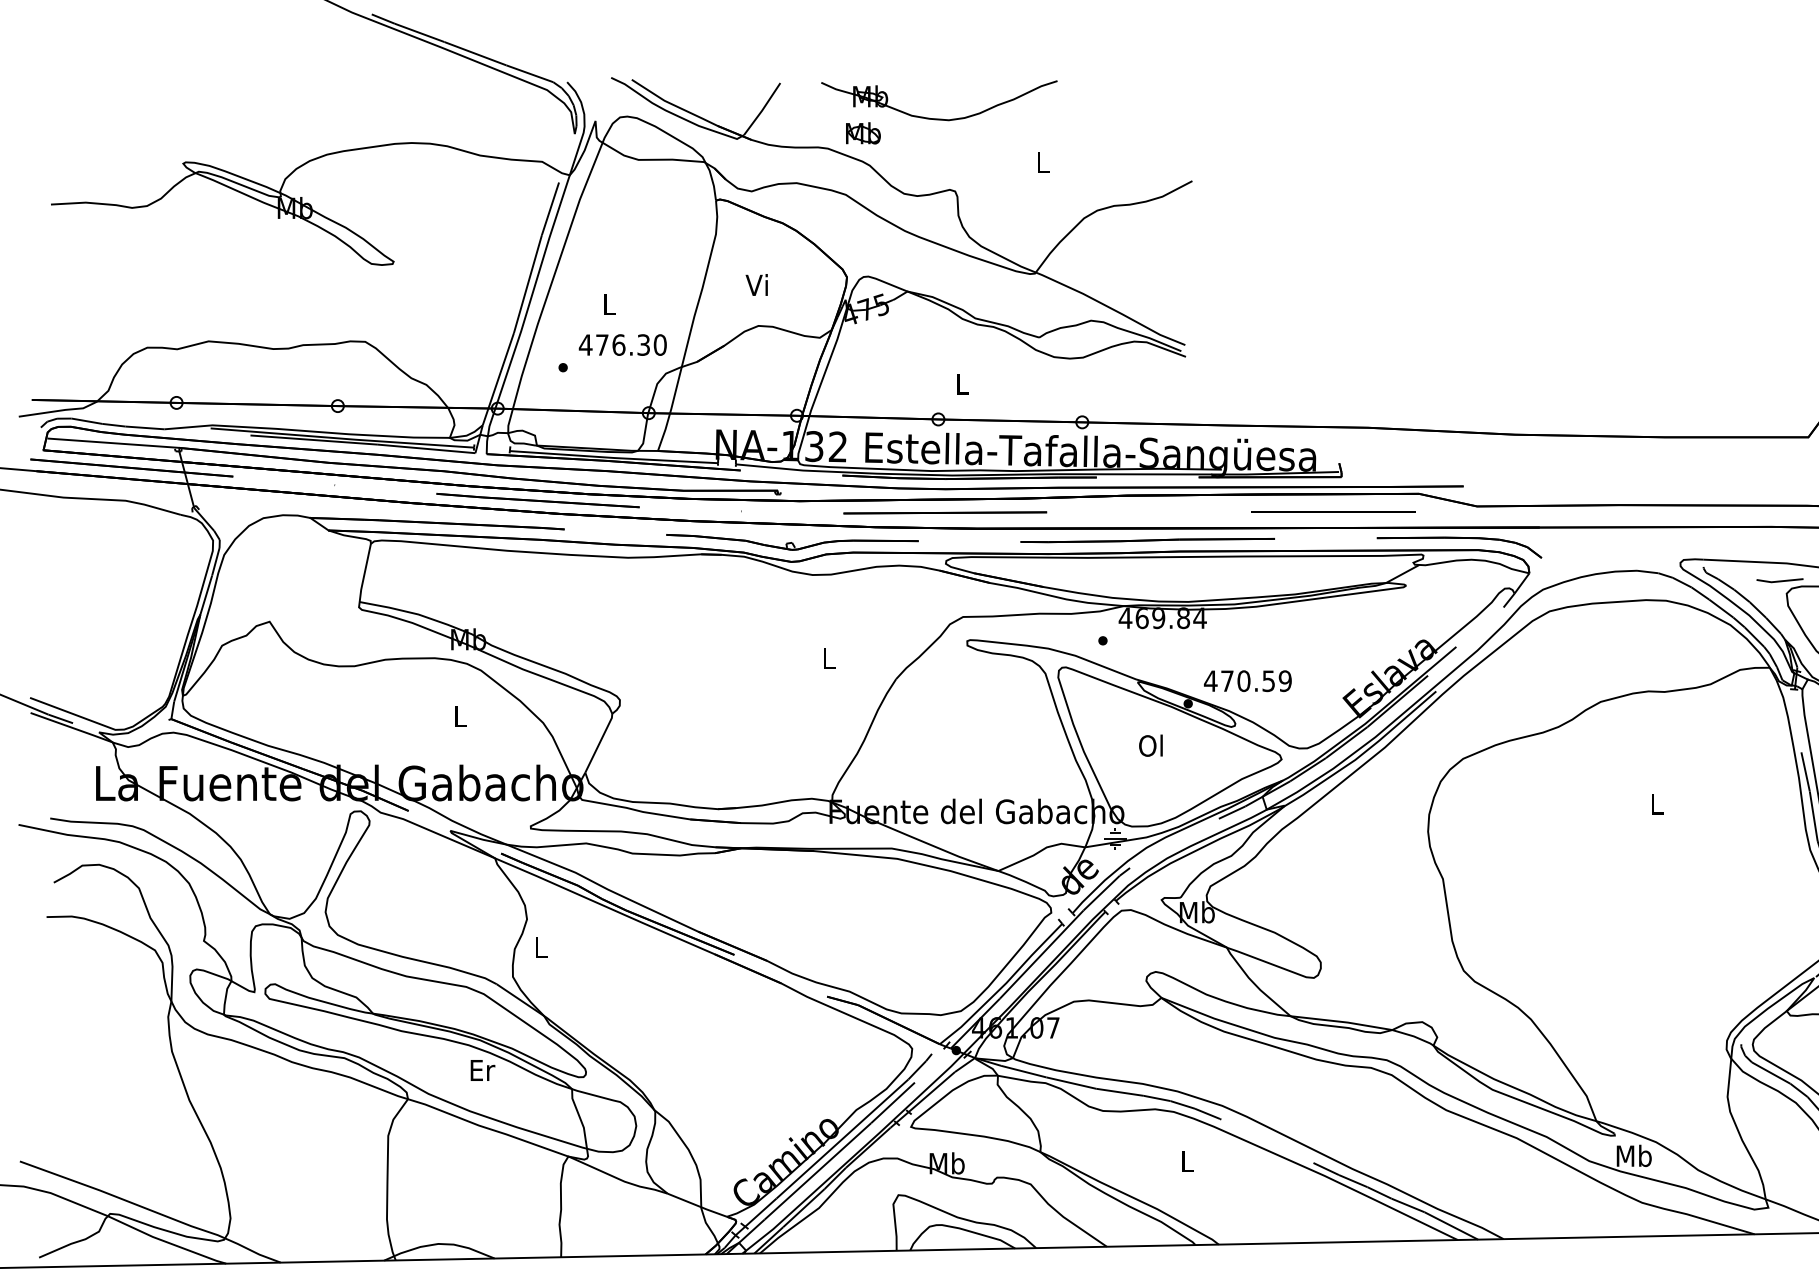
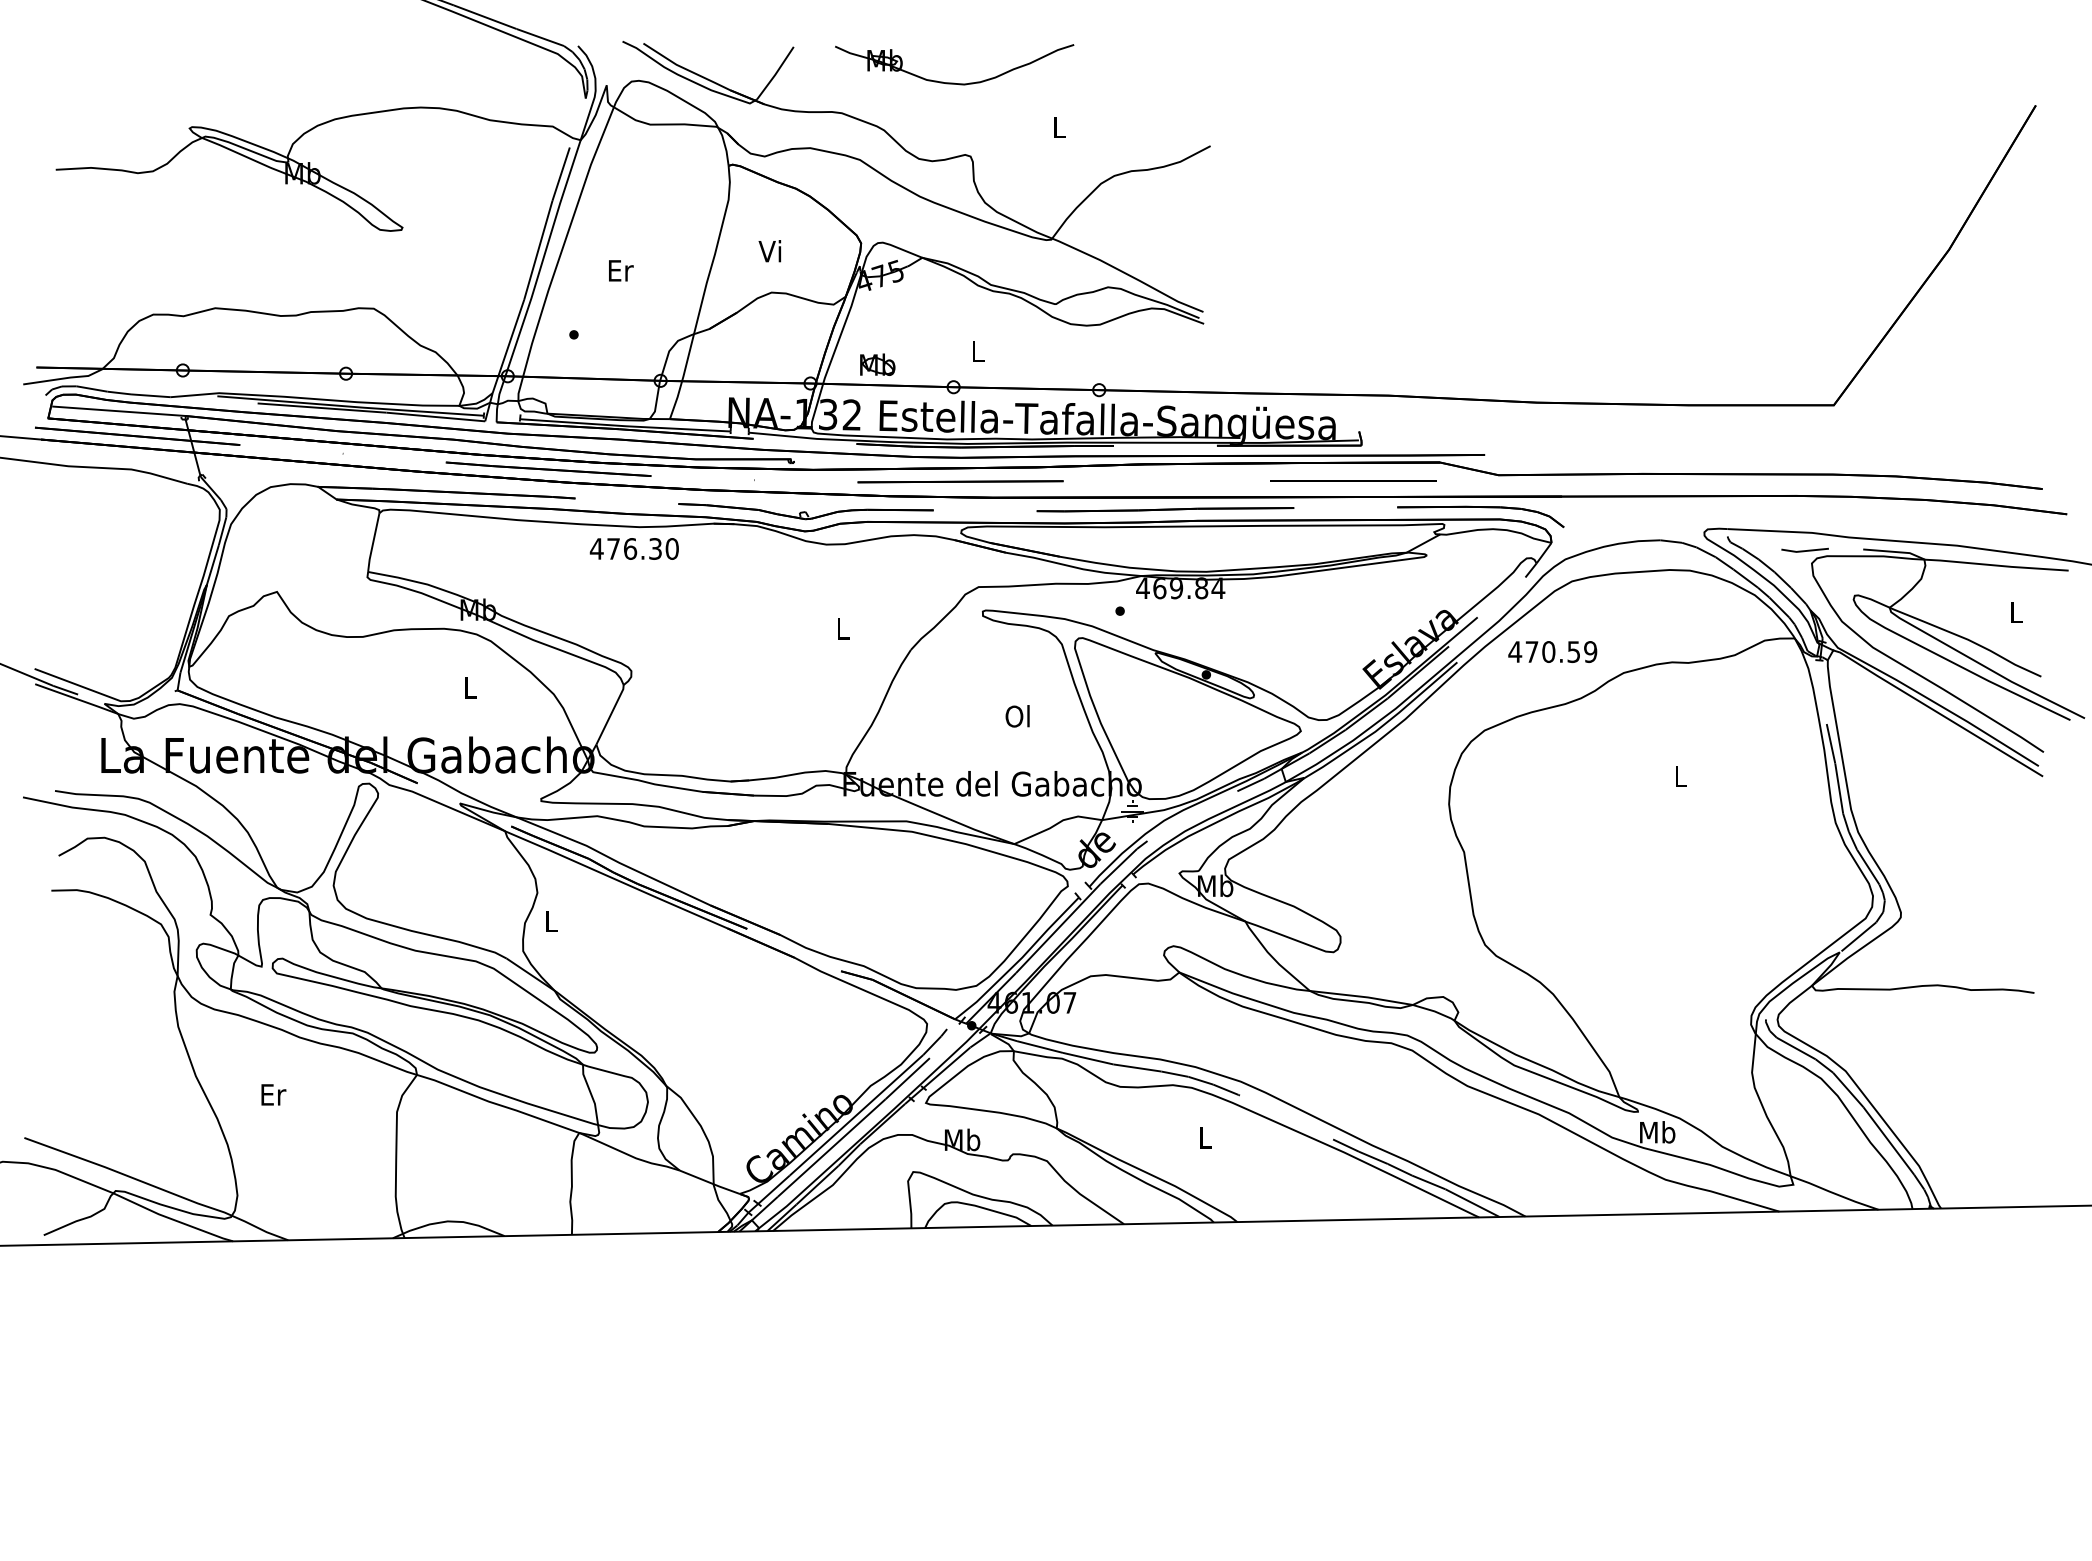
part: (863, 133) -> (877, 364), moved
text: (610, 304) -> (621, 270), L -> Er
text: (621, 344) -> (633, 548), moved
text: (1247, 680) -> (1552, 651), moved
text: (1150, 745) -> (1017, 716), moved
text: (482, 1070) -> (273, 1094), moved

